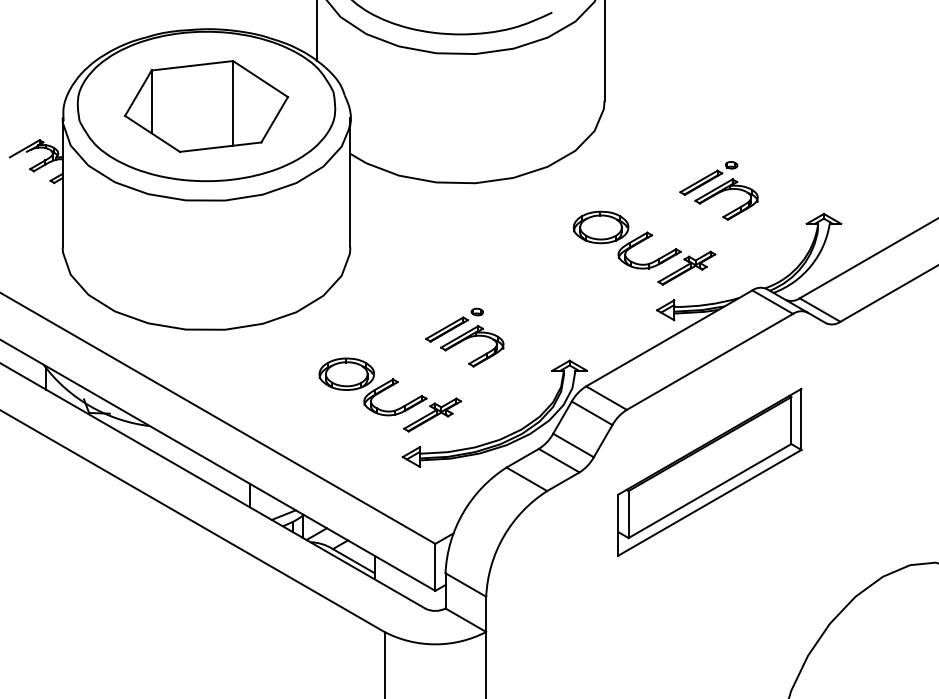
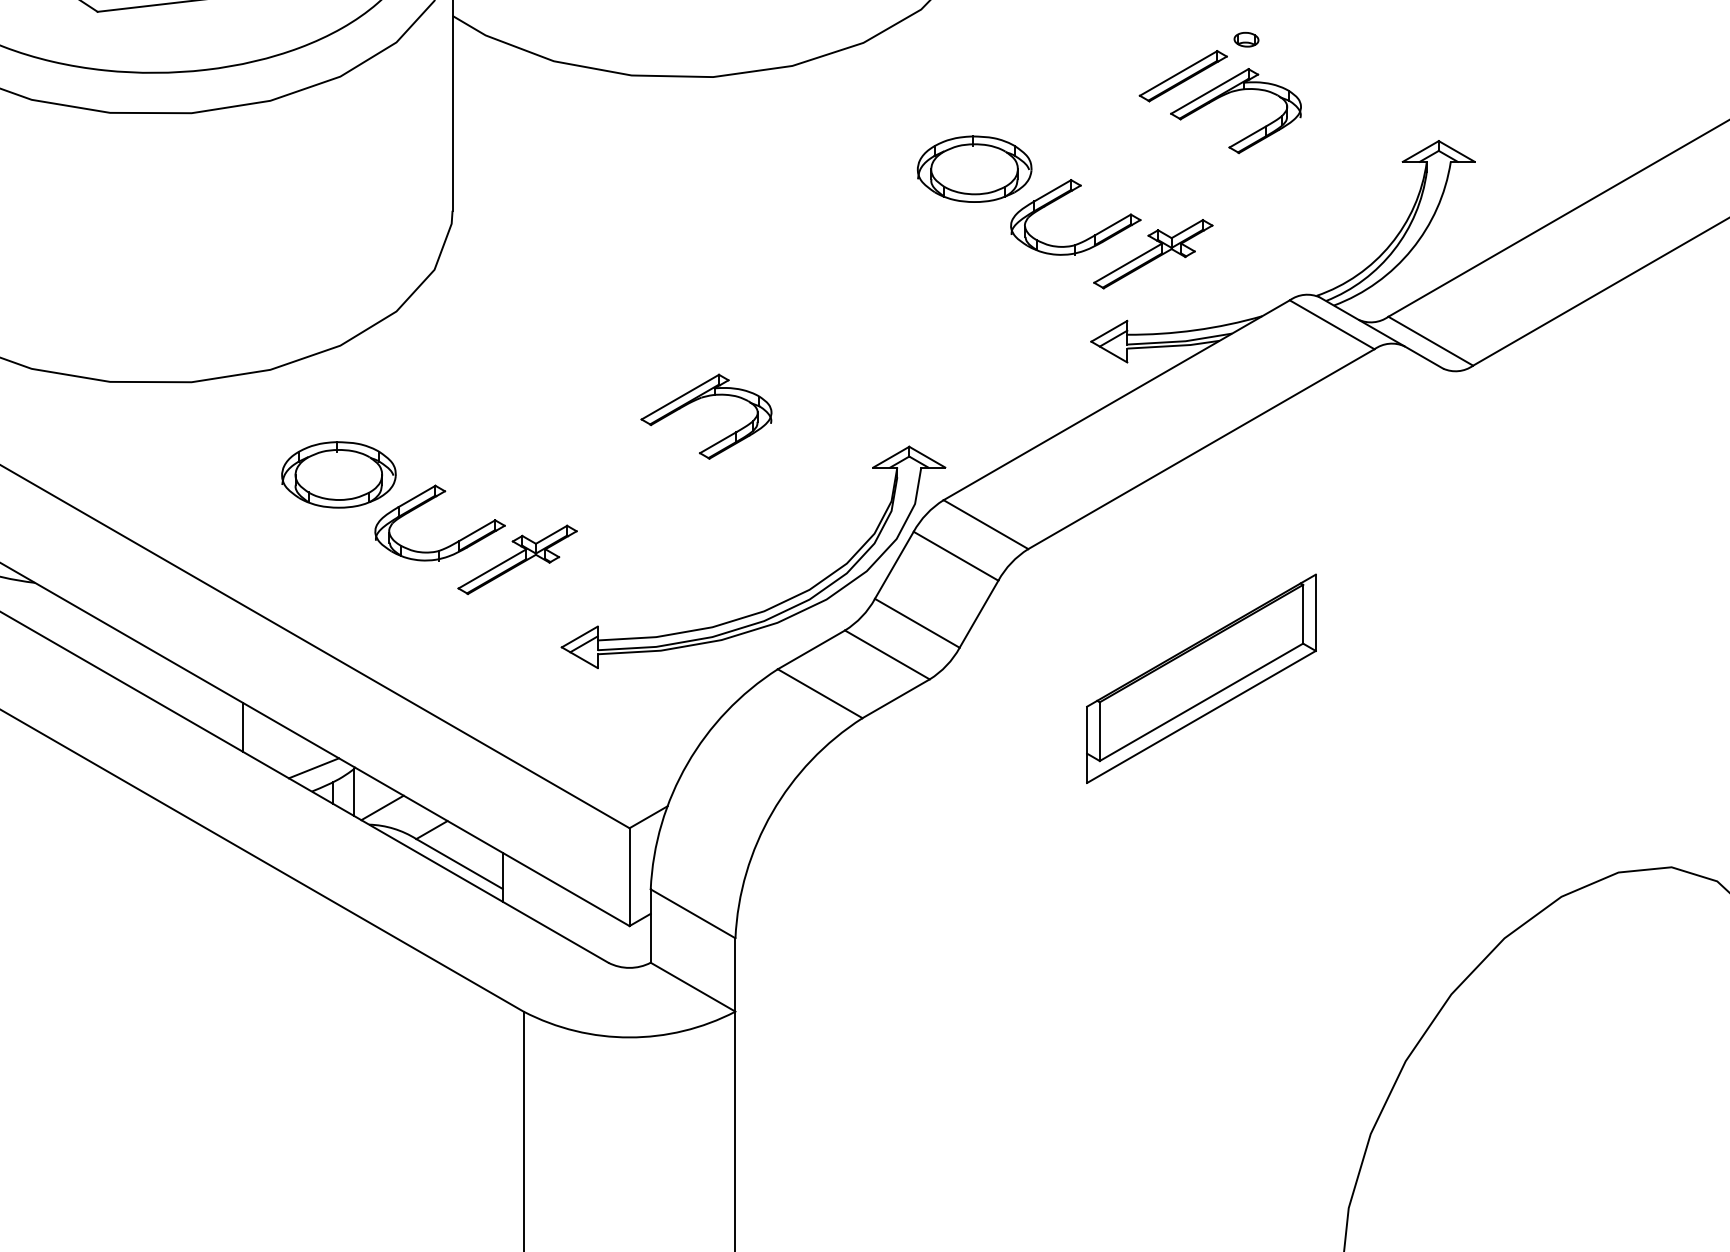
part: (454, 324) -> (669, 371), removed
part: (390, 394) -> (429, 517), moved
part: (709, 471) -> (1200, 677), size x0.6

